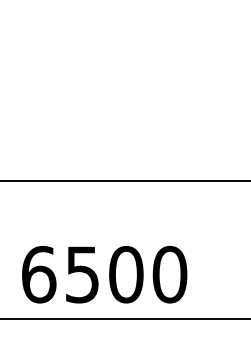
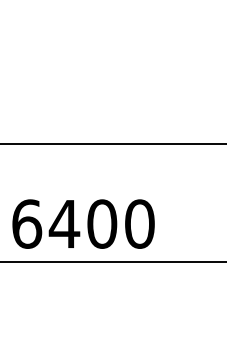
text: (82, 275) -> (64, 224), 6500 -> 6400

